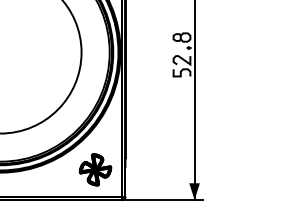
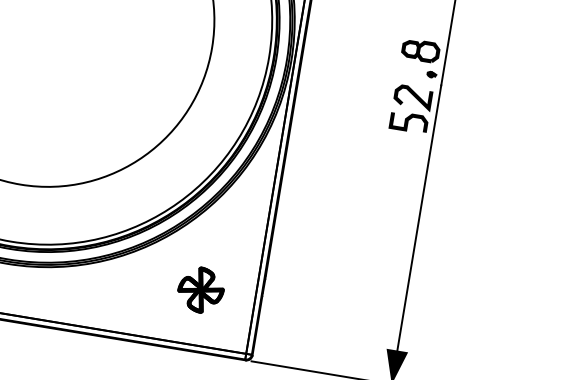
part: (95, 169) -> (201, 289), size x0.7

